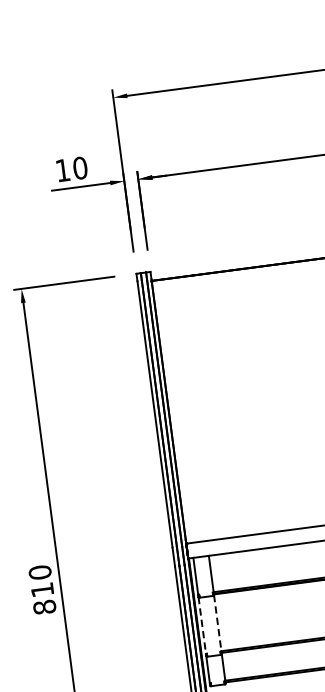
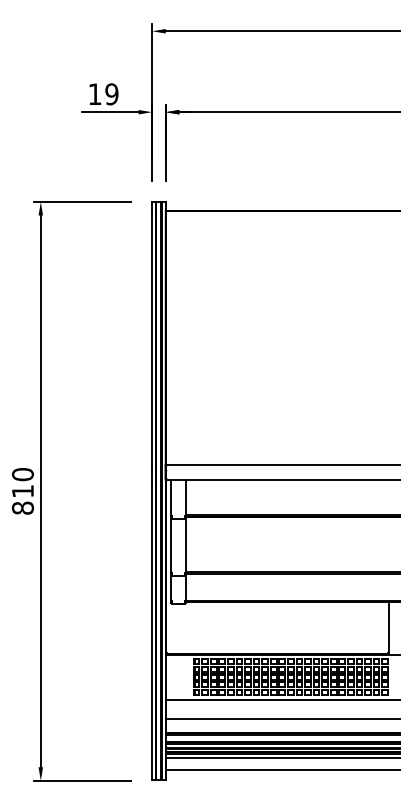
text: (79, 168) -> (111, 94), 10 -> 19
line: (217, 623) -> (185, 545), dashed -> solid
line: (202, 625) -> (170, 545), dashed -> solid

